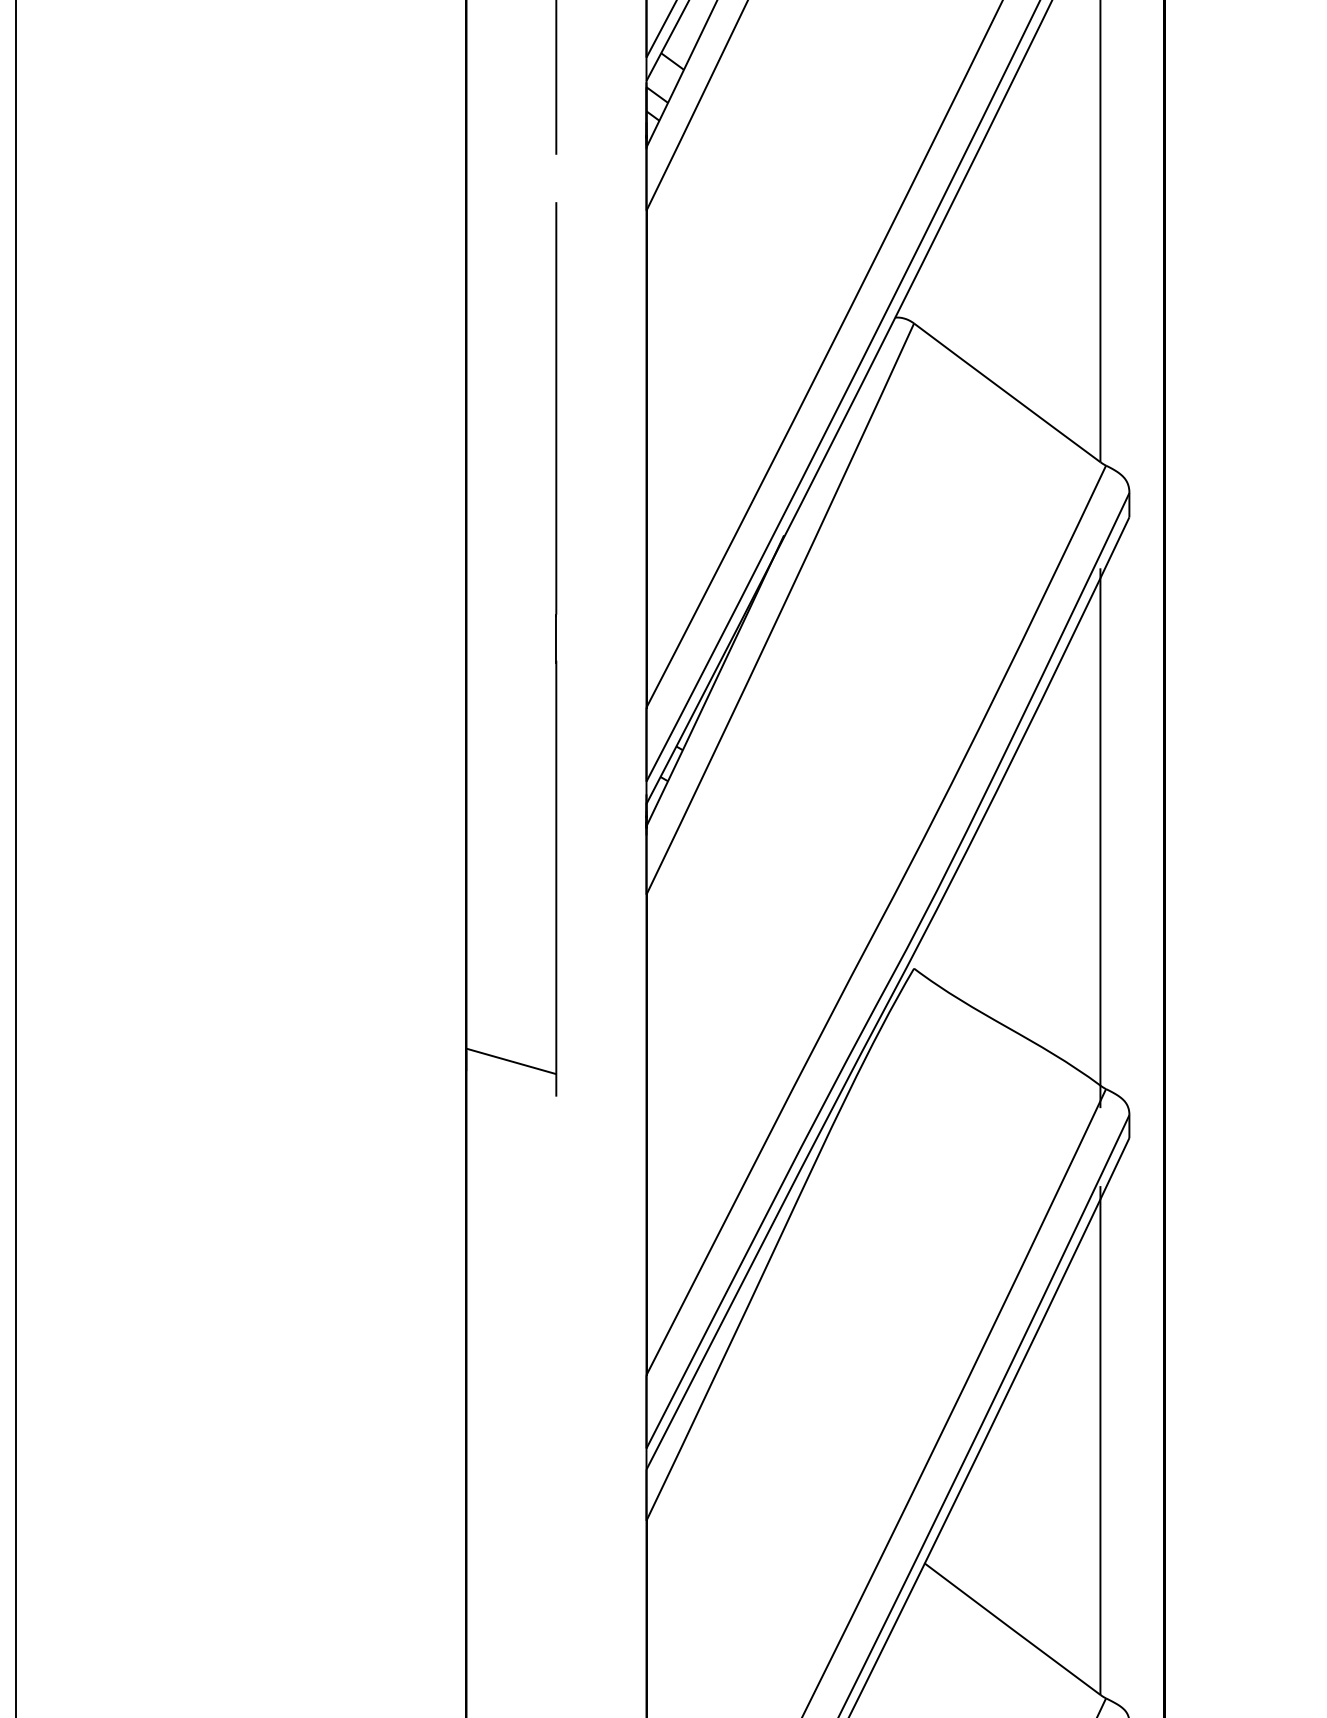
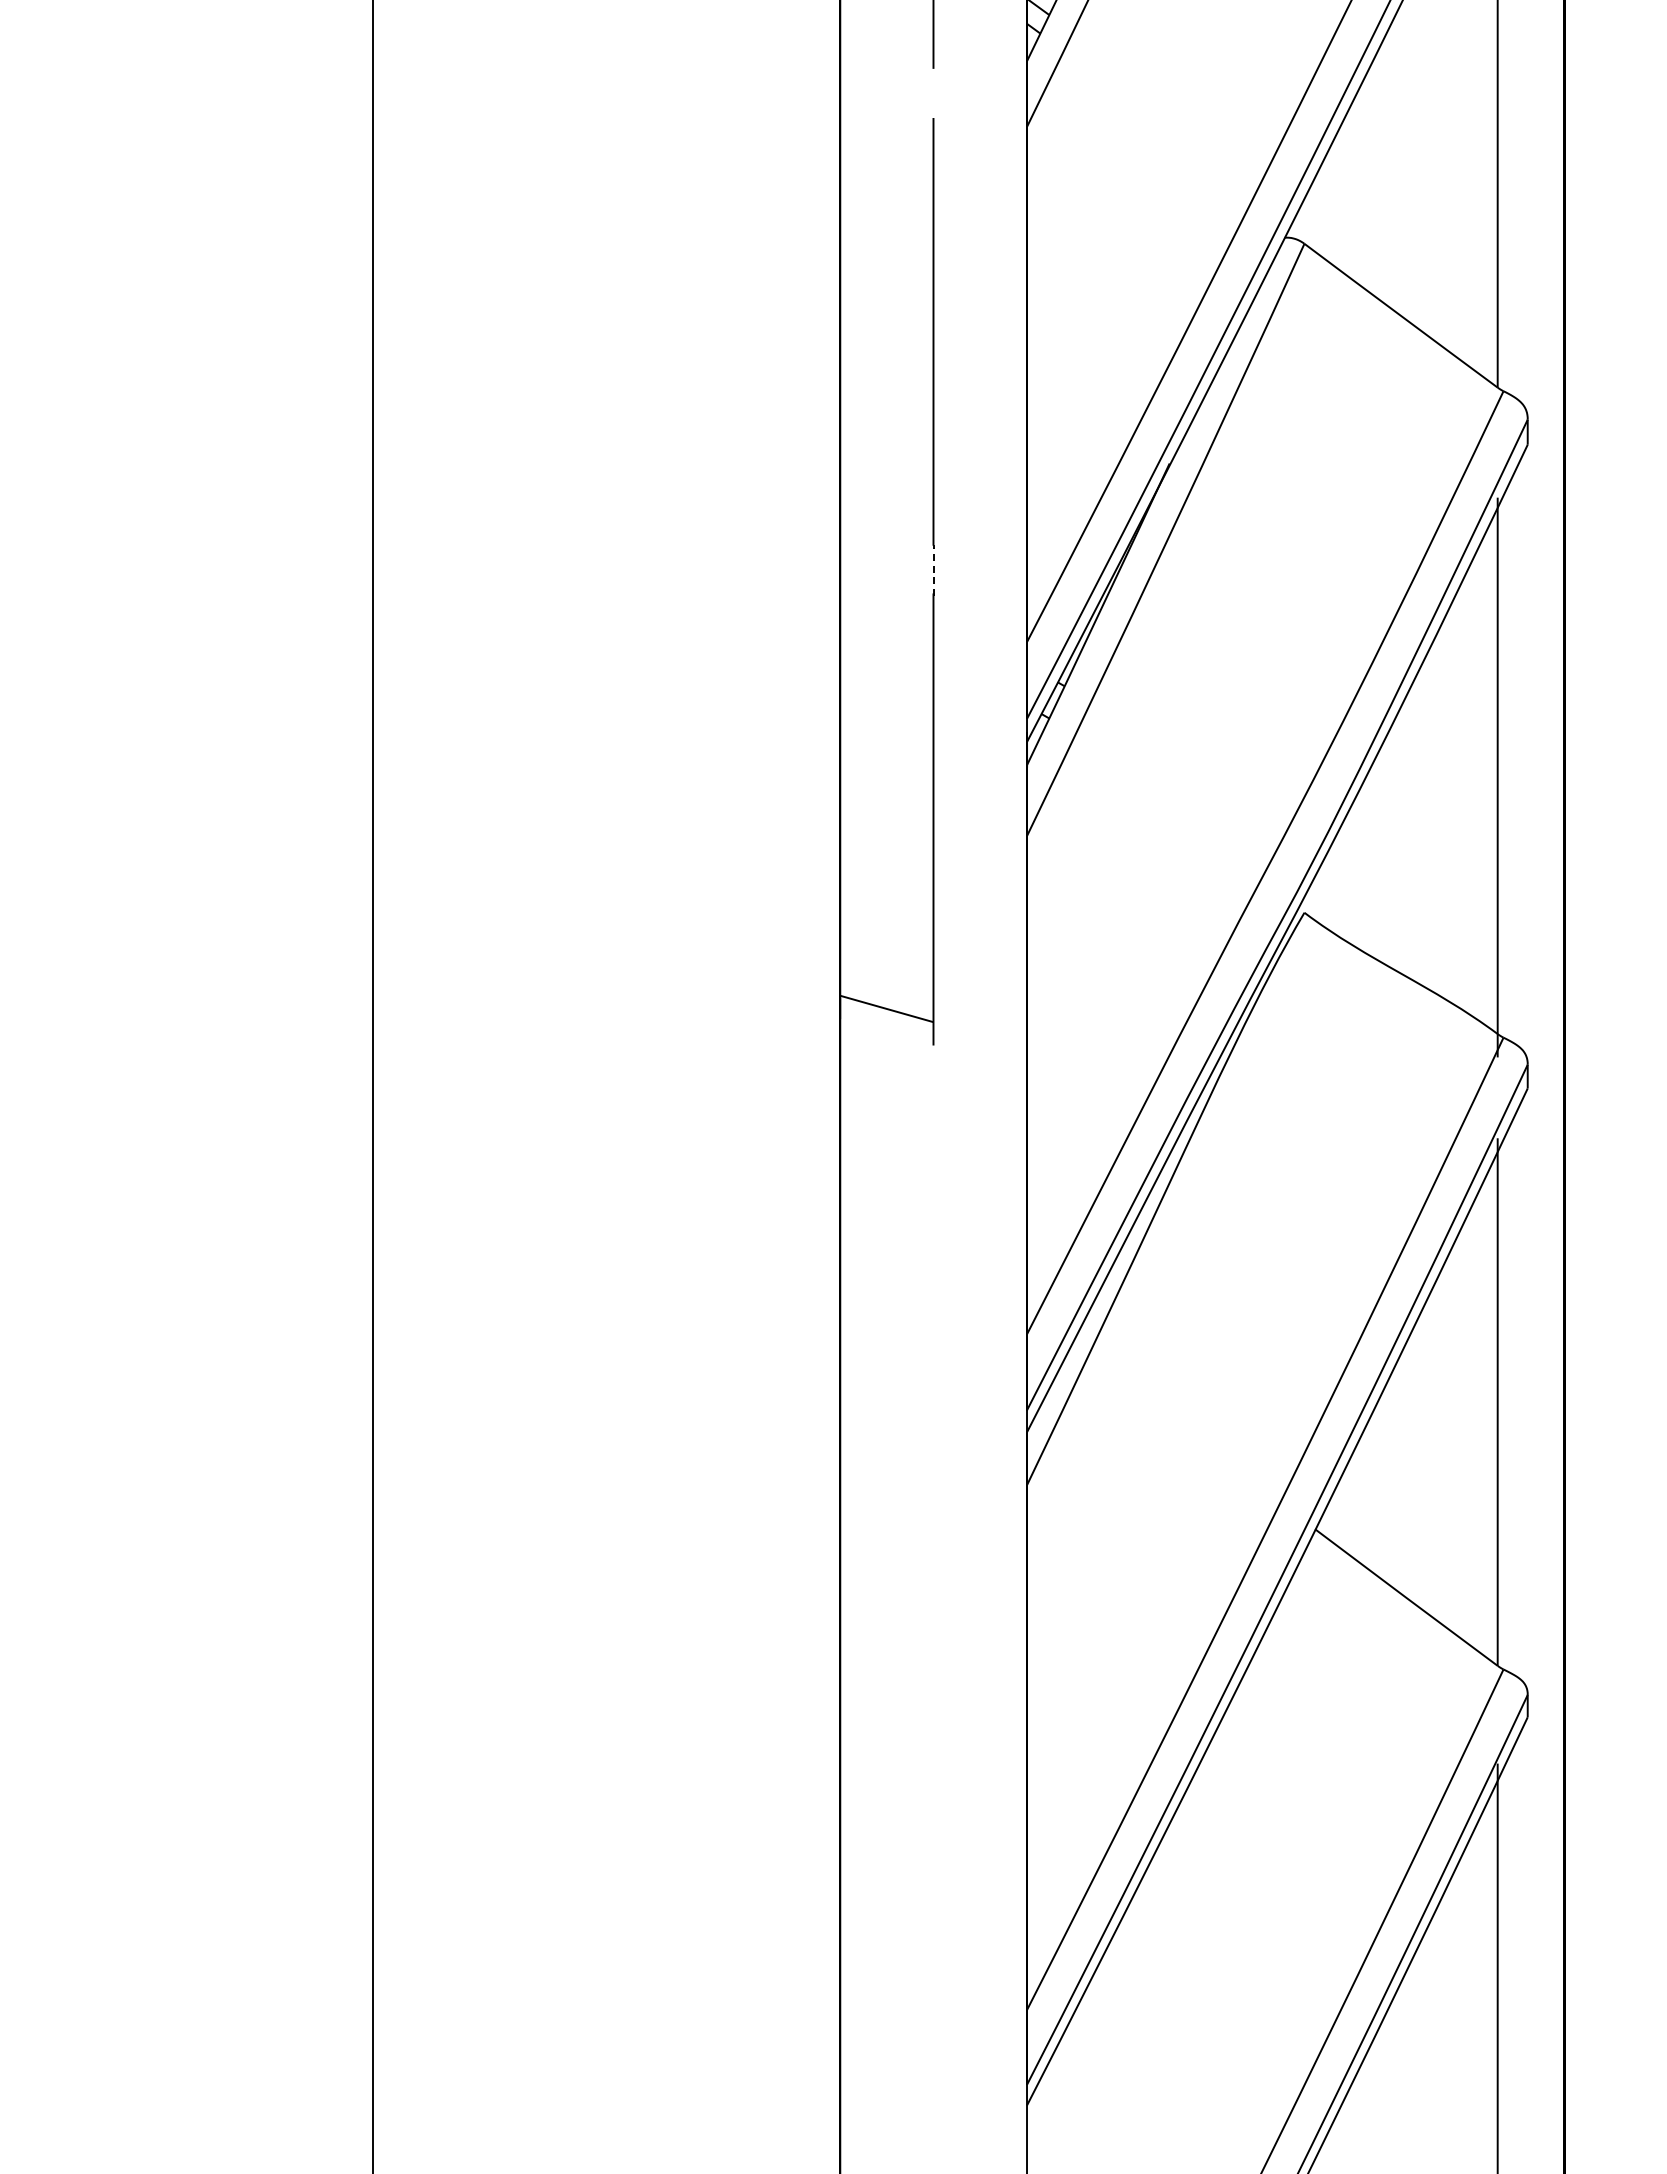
line: (556, 639) -> (933, 571), solid -> dashed

